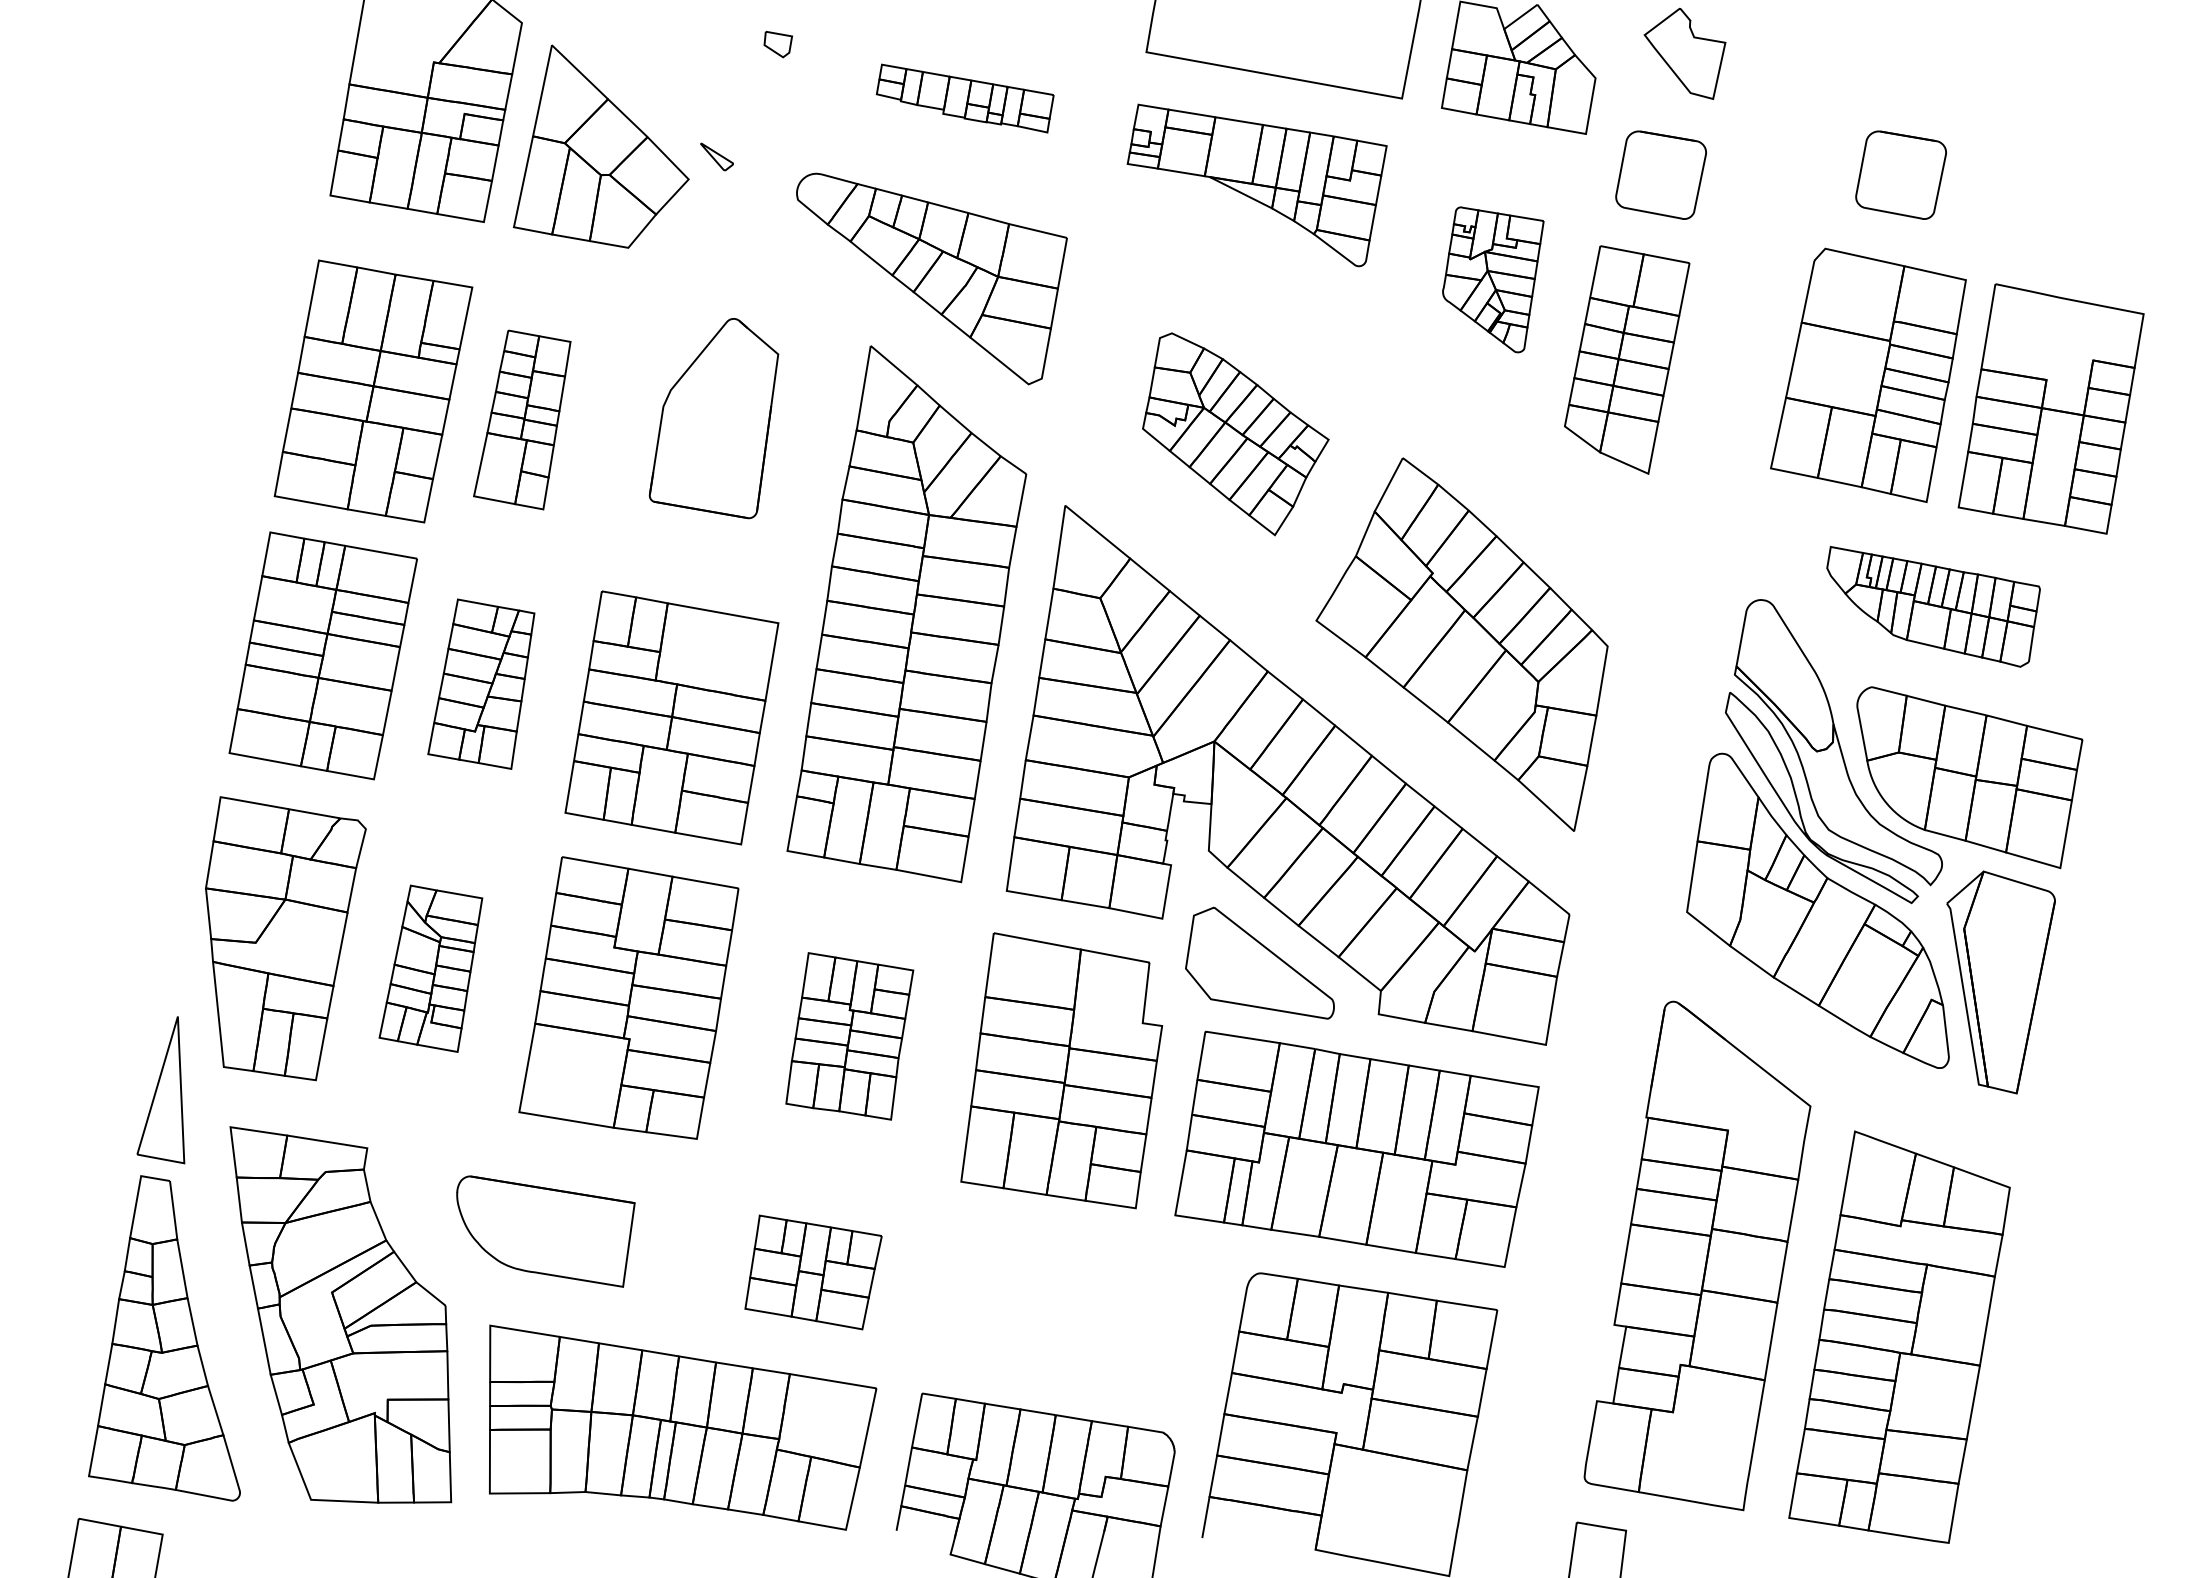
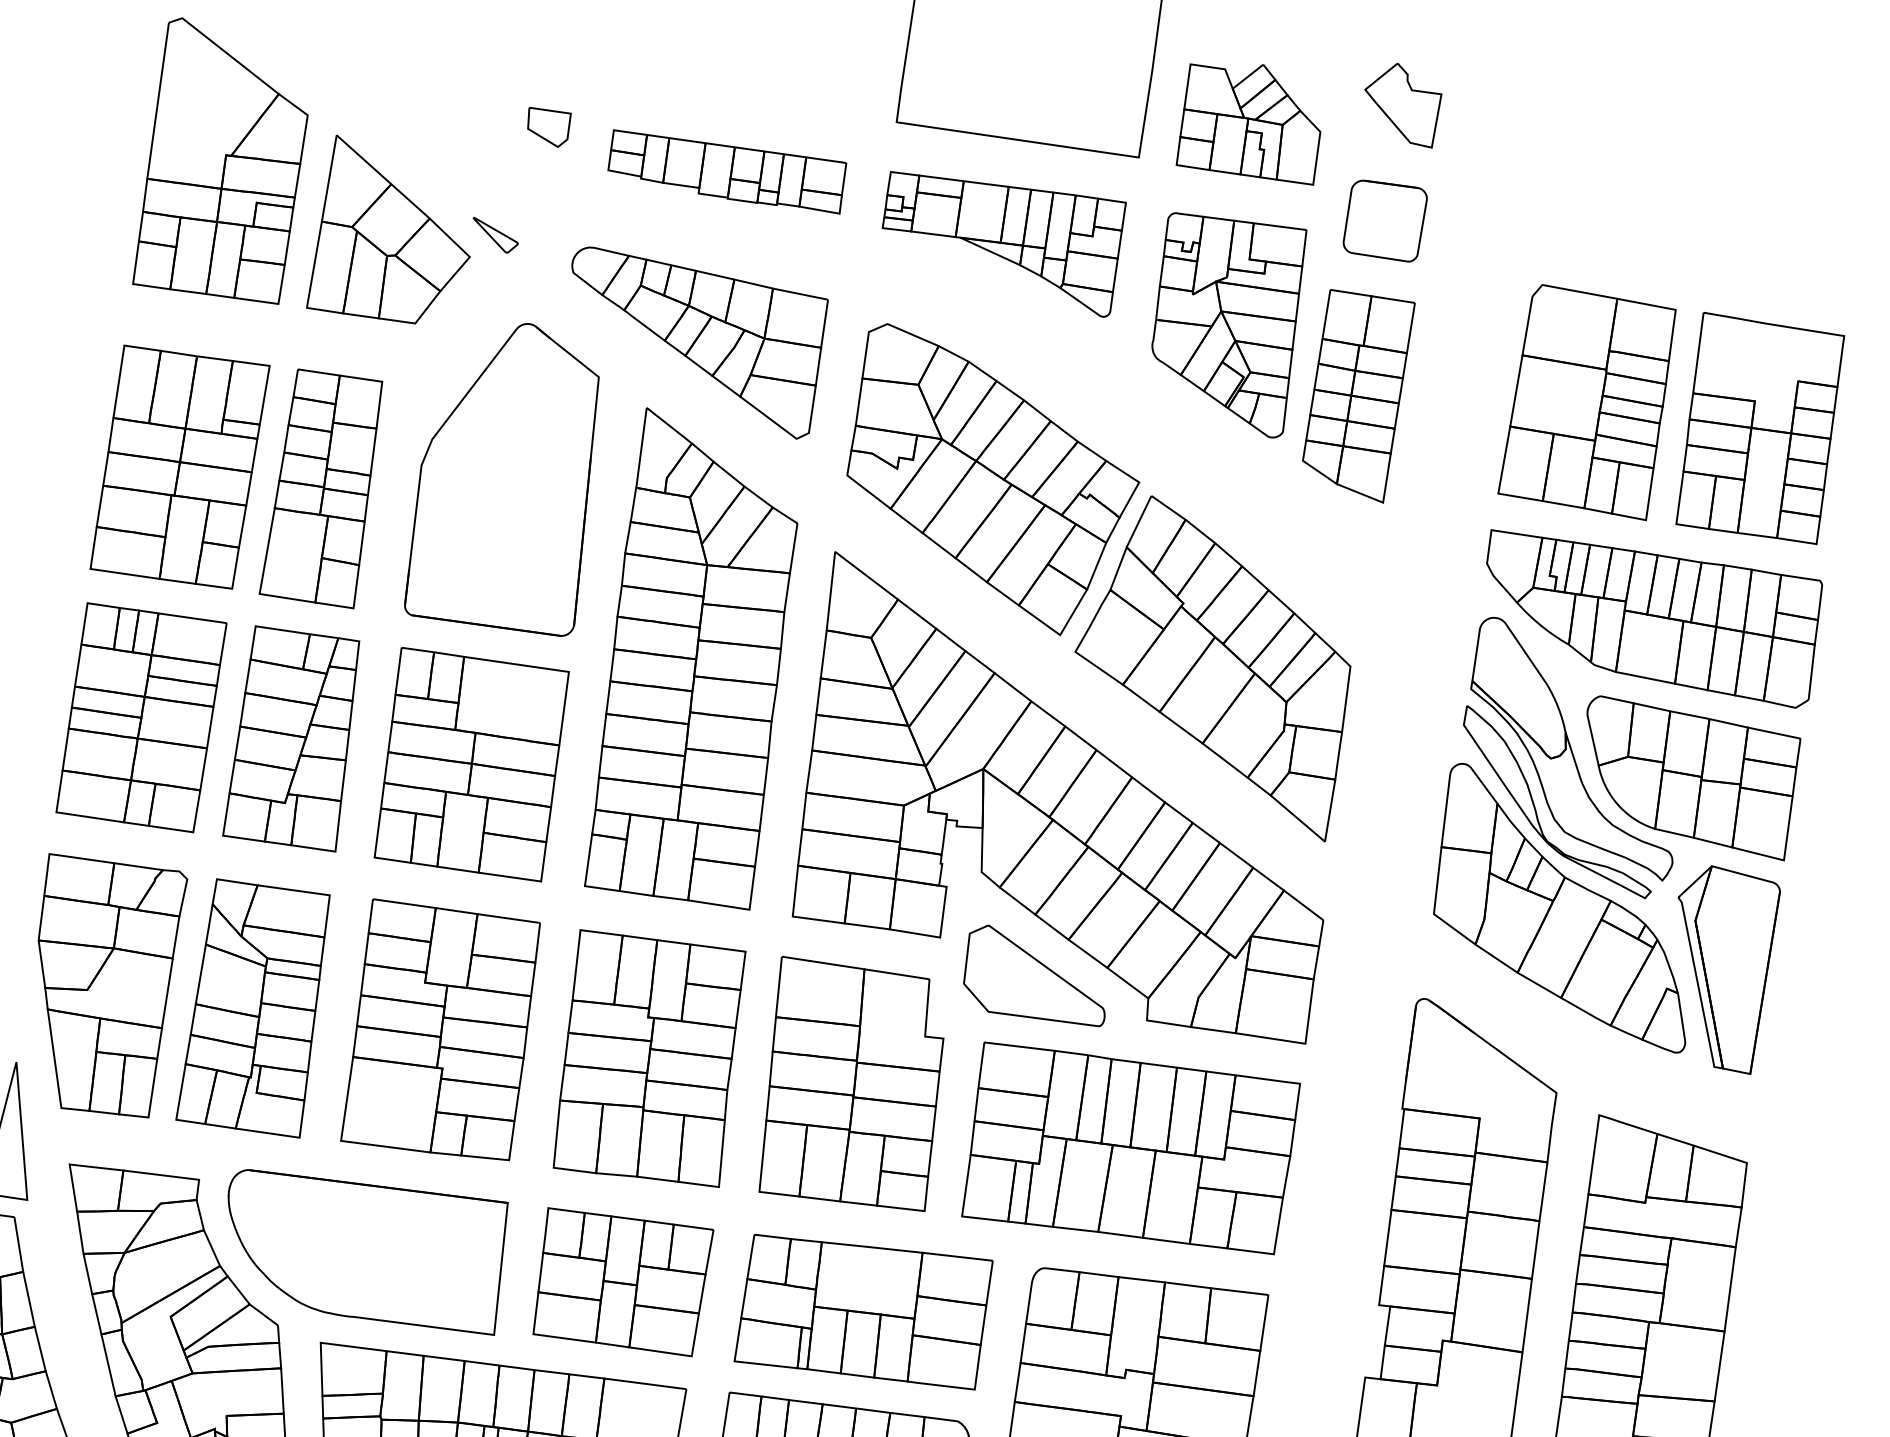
part: (778, 44) -> (549, 127), size x1.67
part: (965, 98) -> (727, 171), size x1.43
part: (716, 156) -> (495, 234), size x1.43
part: (1900, 174) -> (1610, 212), removed
part: (1493, 279) -> (1230, 324), size x1.67
part: (713, 418) -> (501, 481), size x1.67
part: (522, 419) -> (321, 488), size x1.43
part: (1235, 434) -> (993, 479), size x1.67
part: (1933, 606) -> (1655, 618), size x1.67
part: (481, 684) -> (291, 739), size x1.43
part: (430, 968) -> (252, 1008), size x1.67
part: (849, 1036) -> (649, 1058), size x1.67
part: (545, 1231) -> (369, 1252), size x1.67
part: (813, 1272) -> (623, 1282), size x1.43
part: (1067, 1313) -> (863, 1312), added

